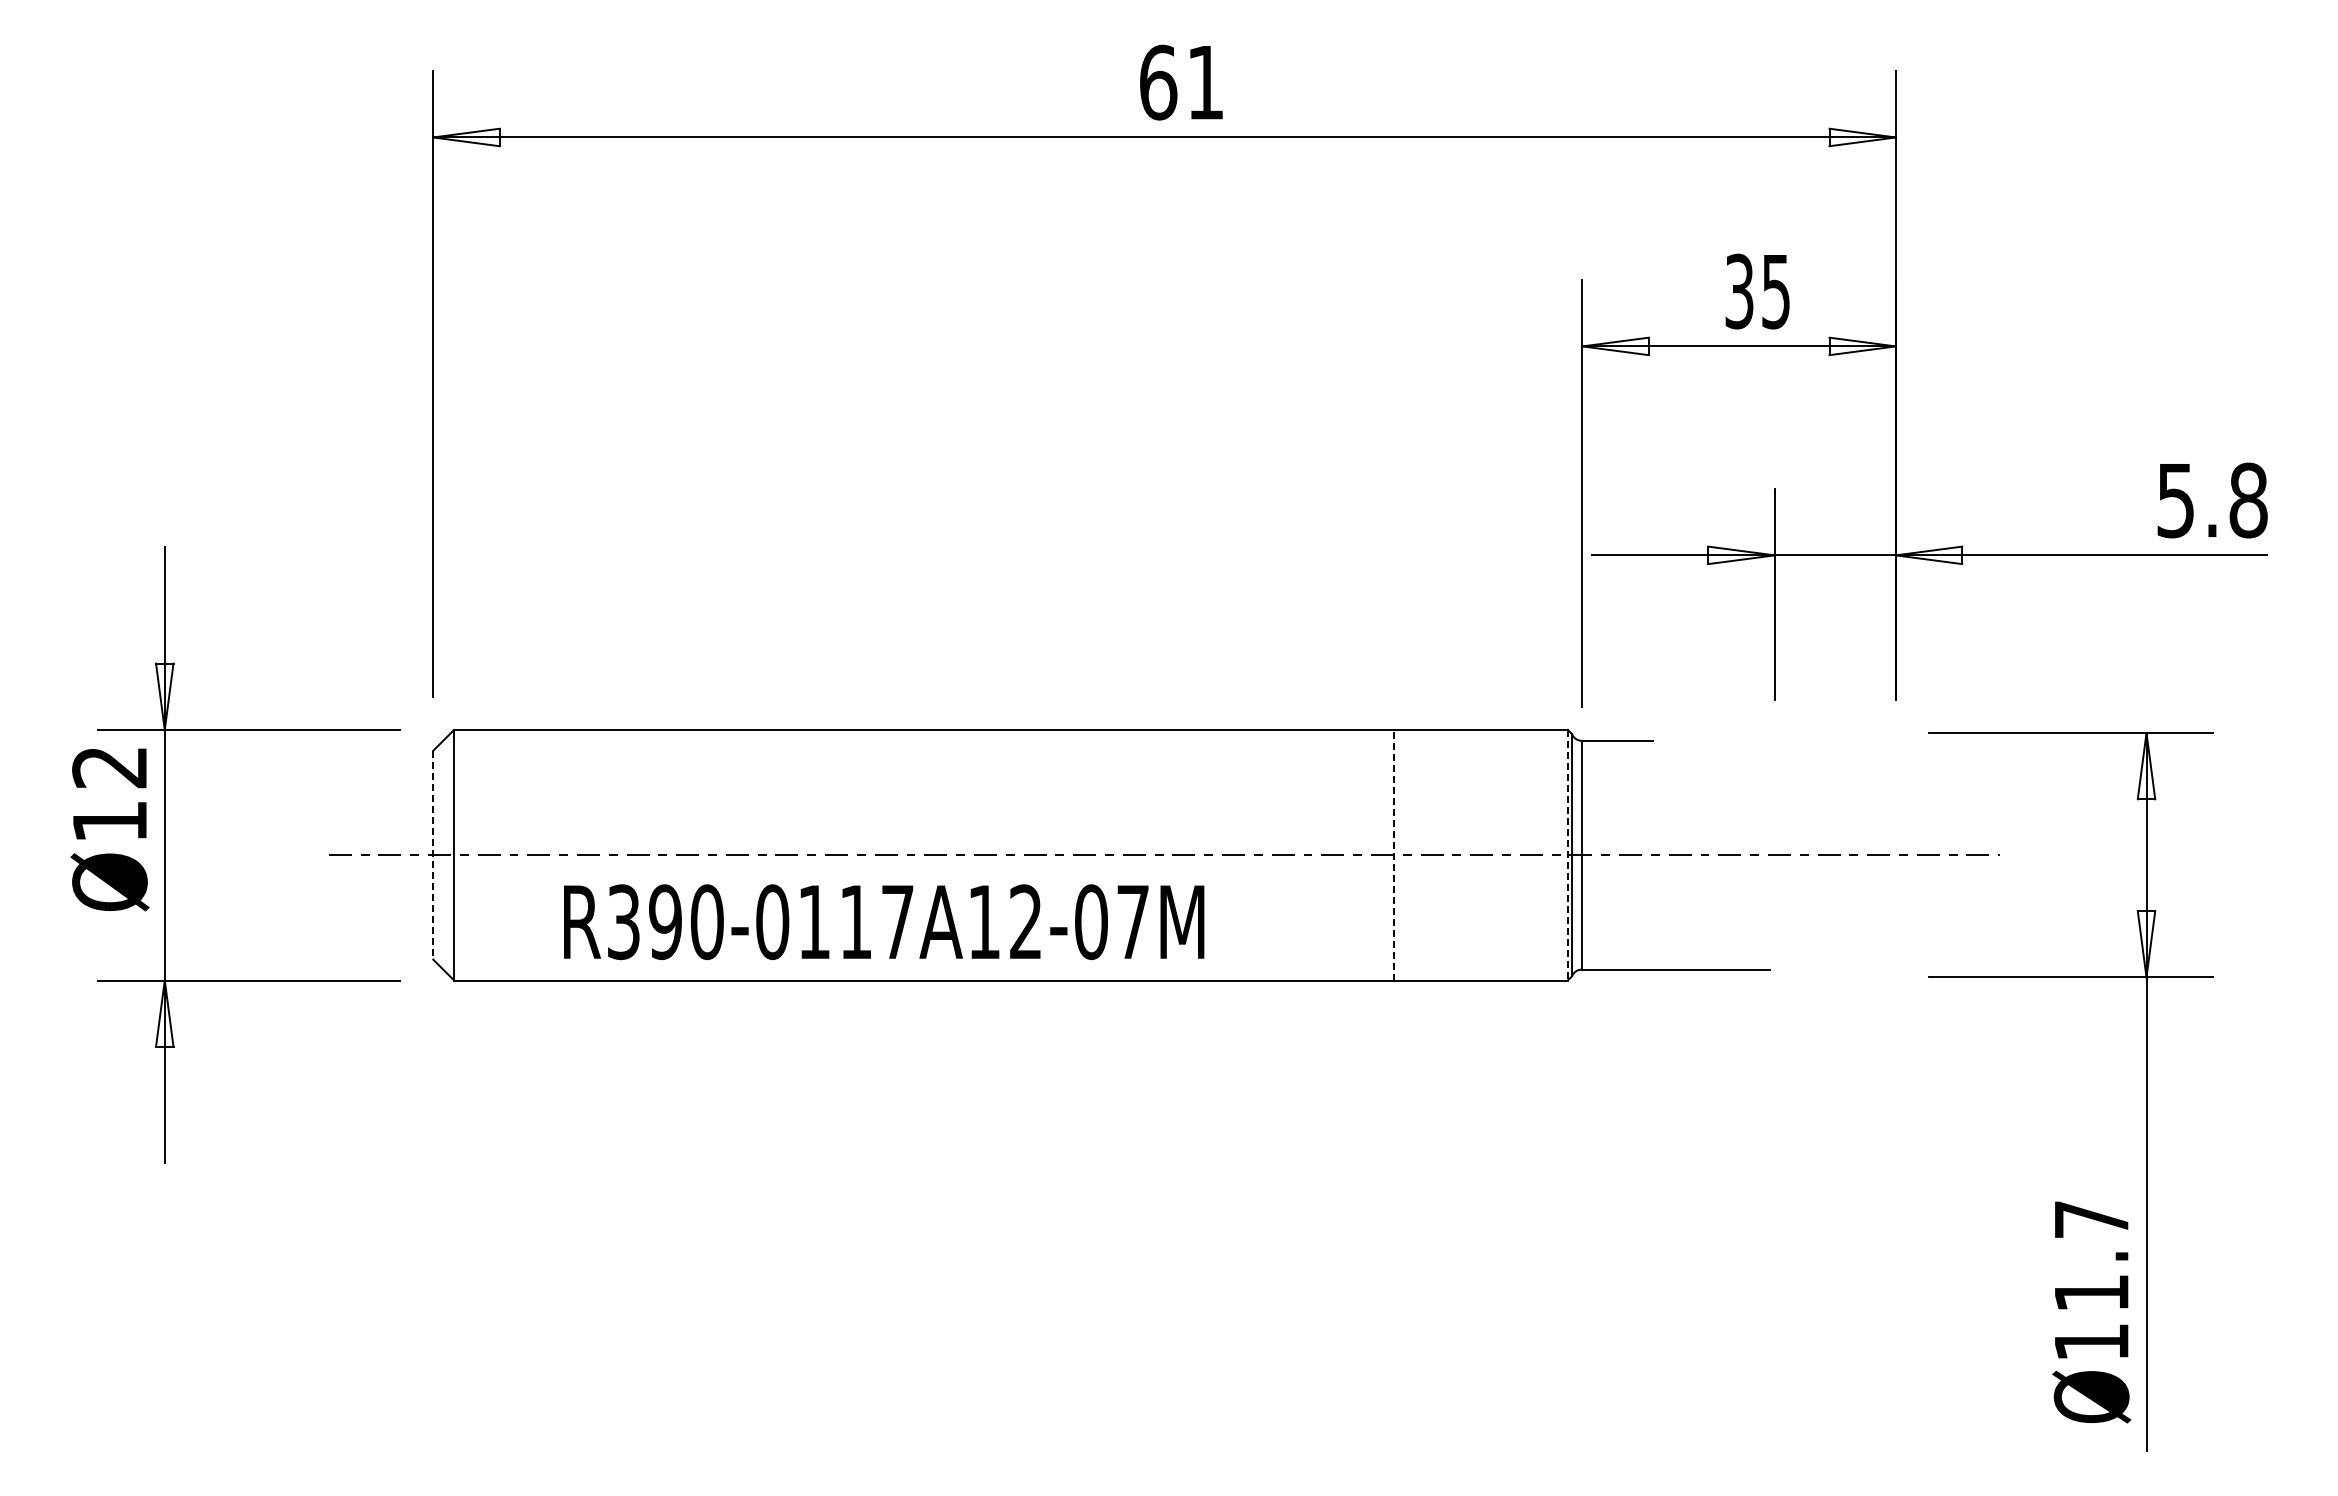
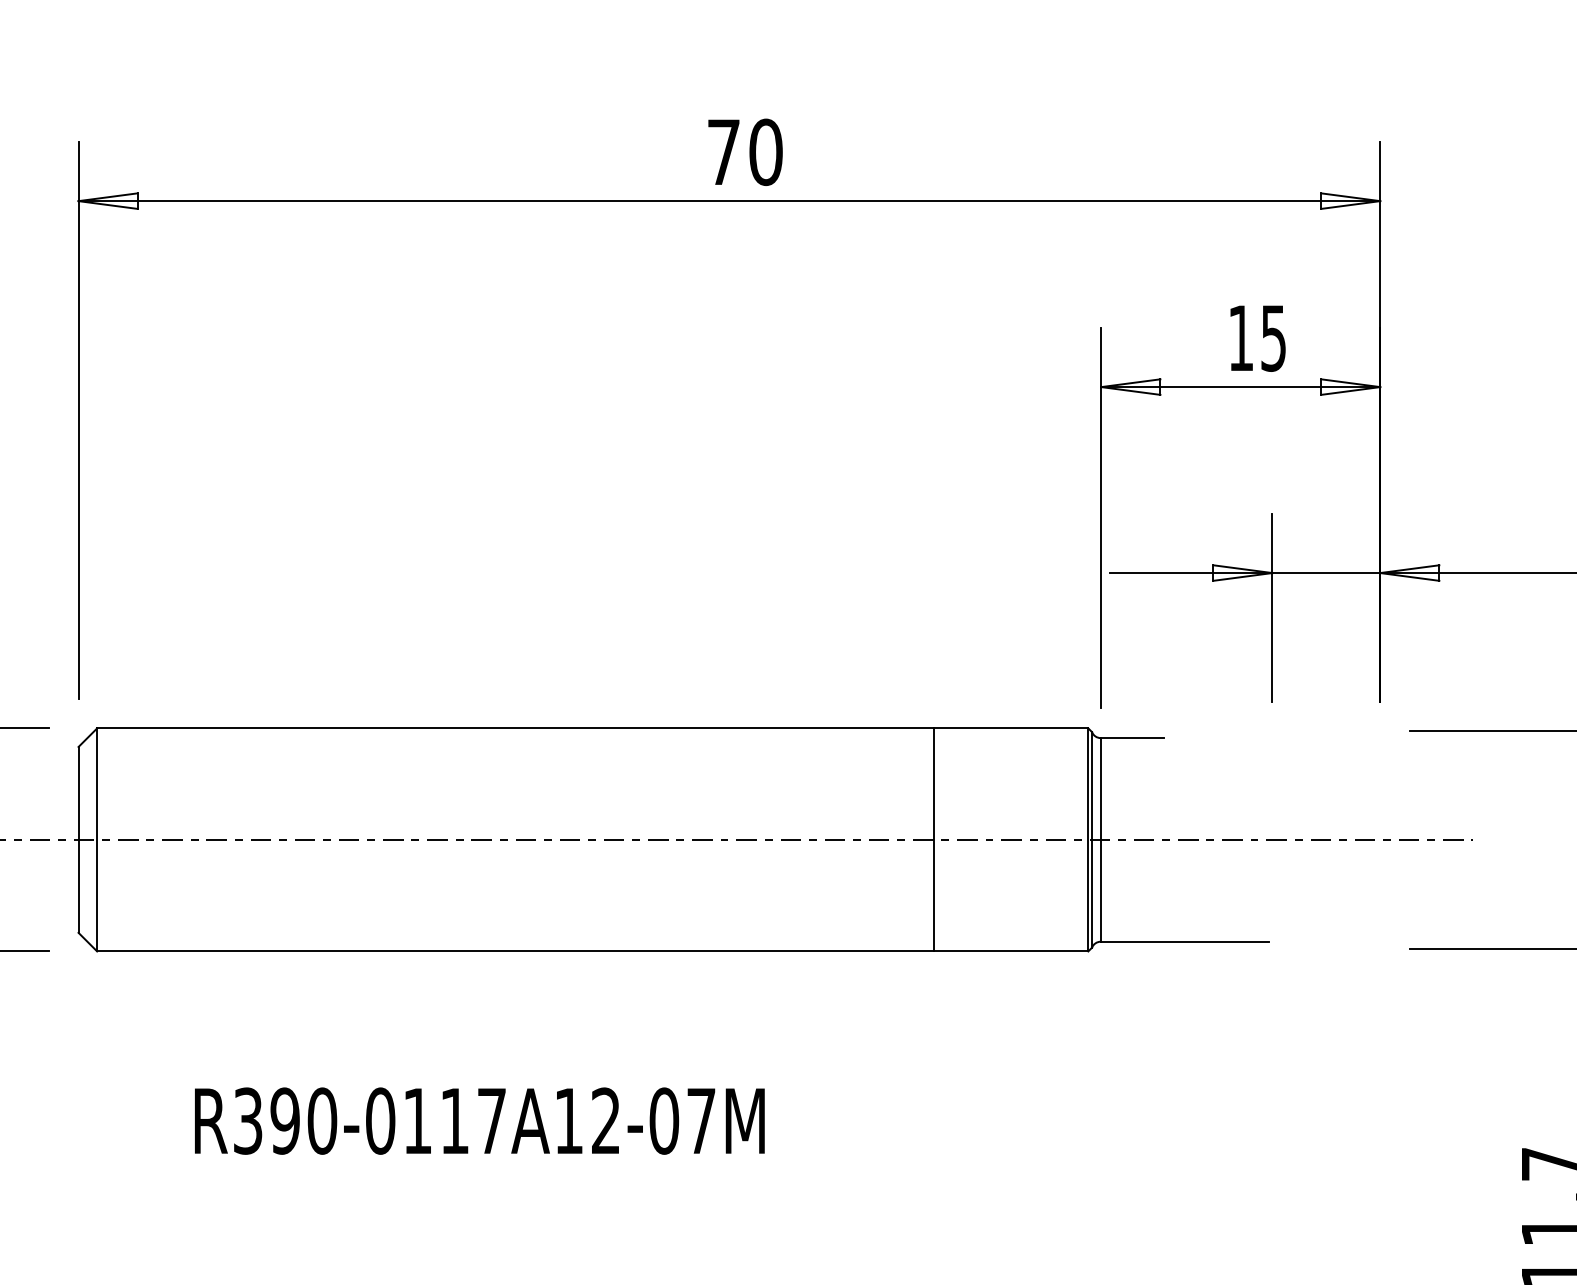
text: (1182, 82) -> (745, 152), 61 -> 70
text: (1739, 291) -> (1241, 338), 35 -> 15
line: (1394, 854) -> (934, 839), dashed -> solid
line: (433, 855) -> (78, 840), dashed -> solid
line: (1567, 855) -> (1088, 840), dashed -> solid
text: (884, 922) -> (480, 1121), moved

